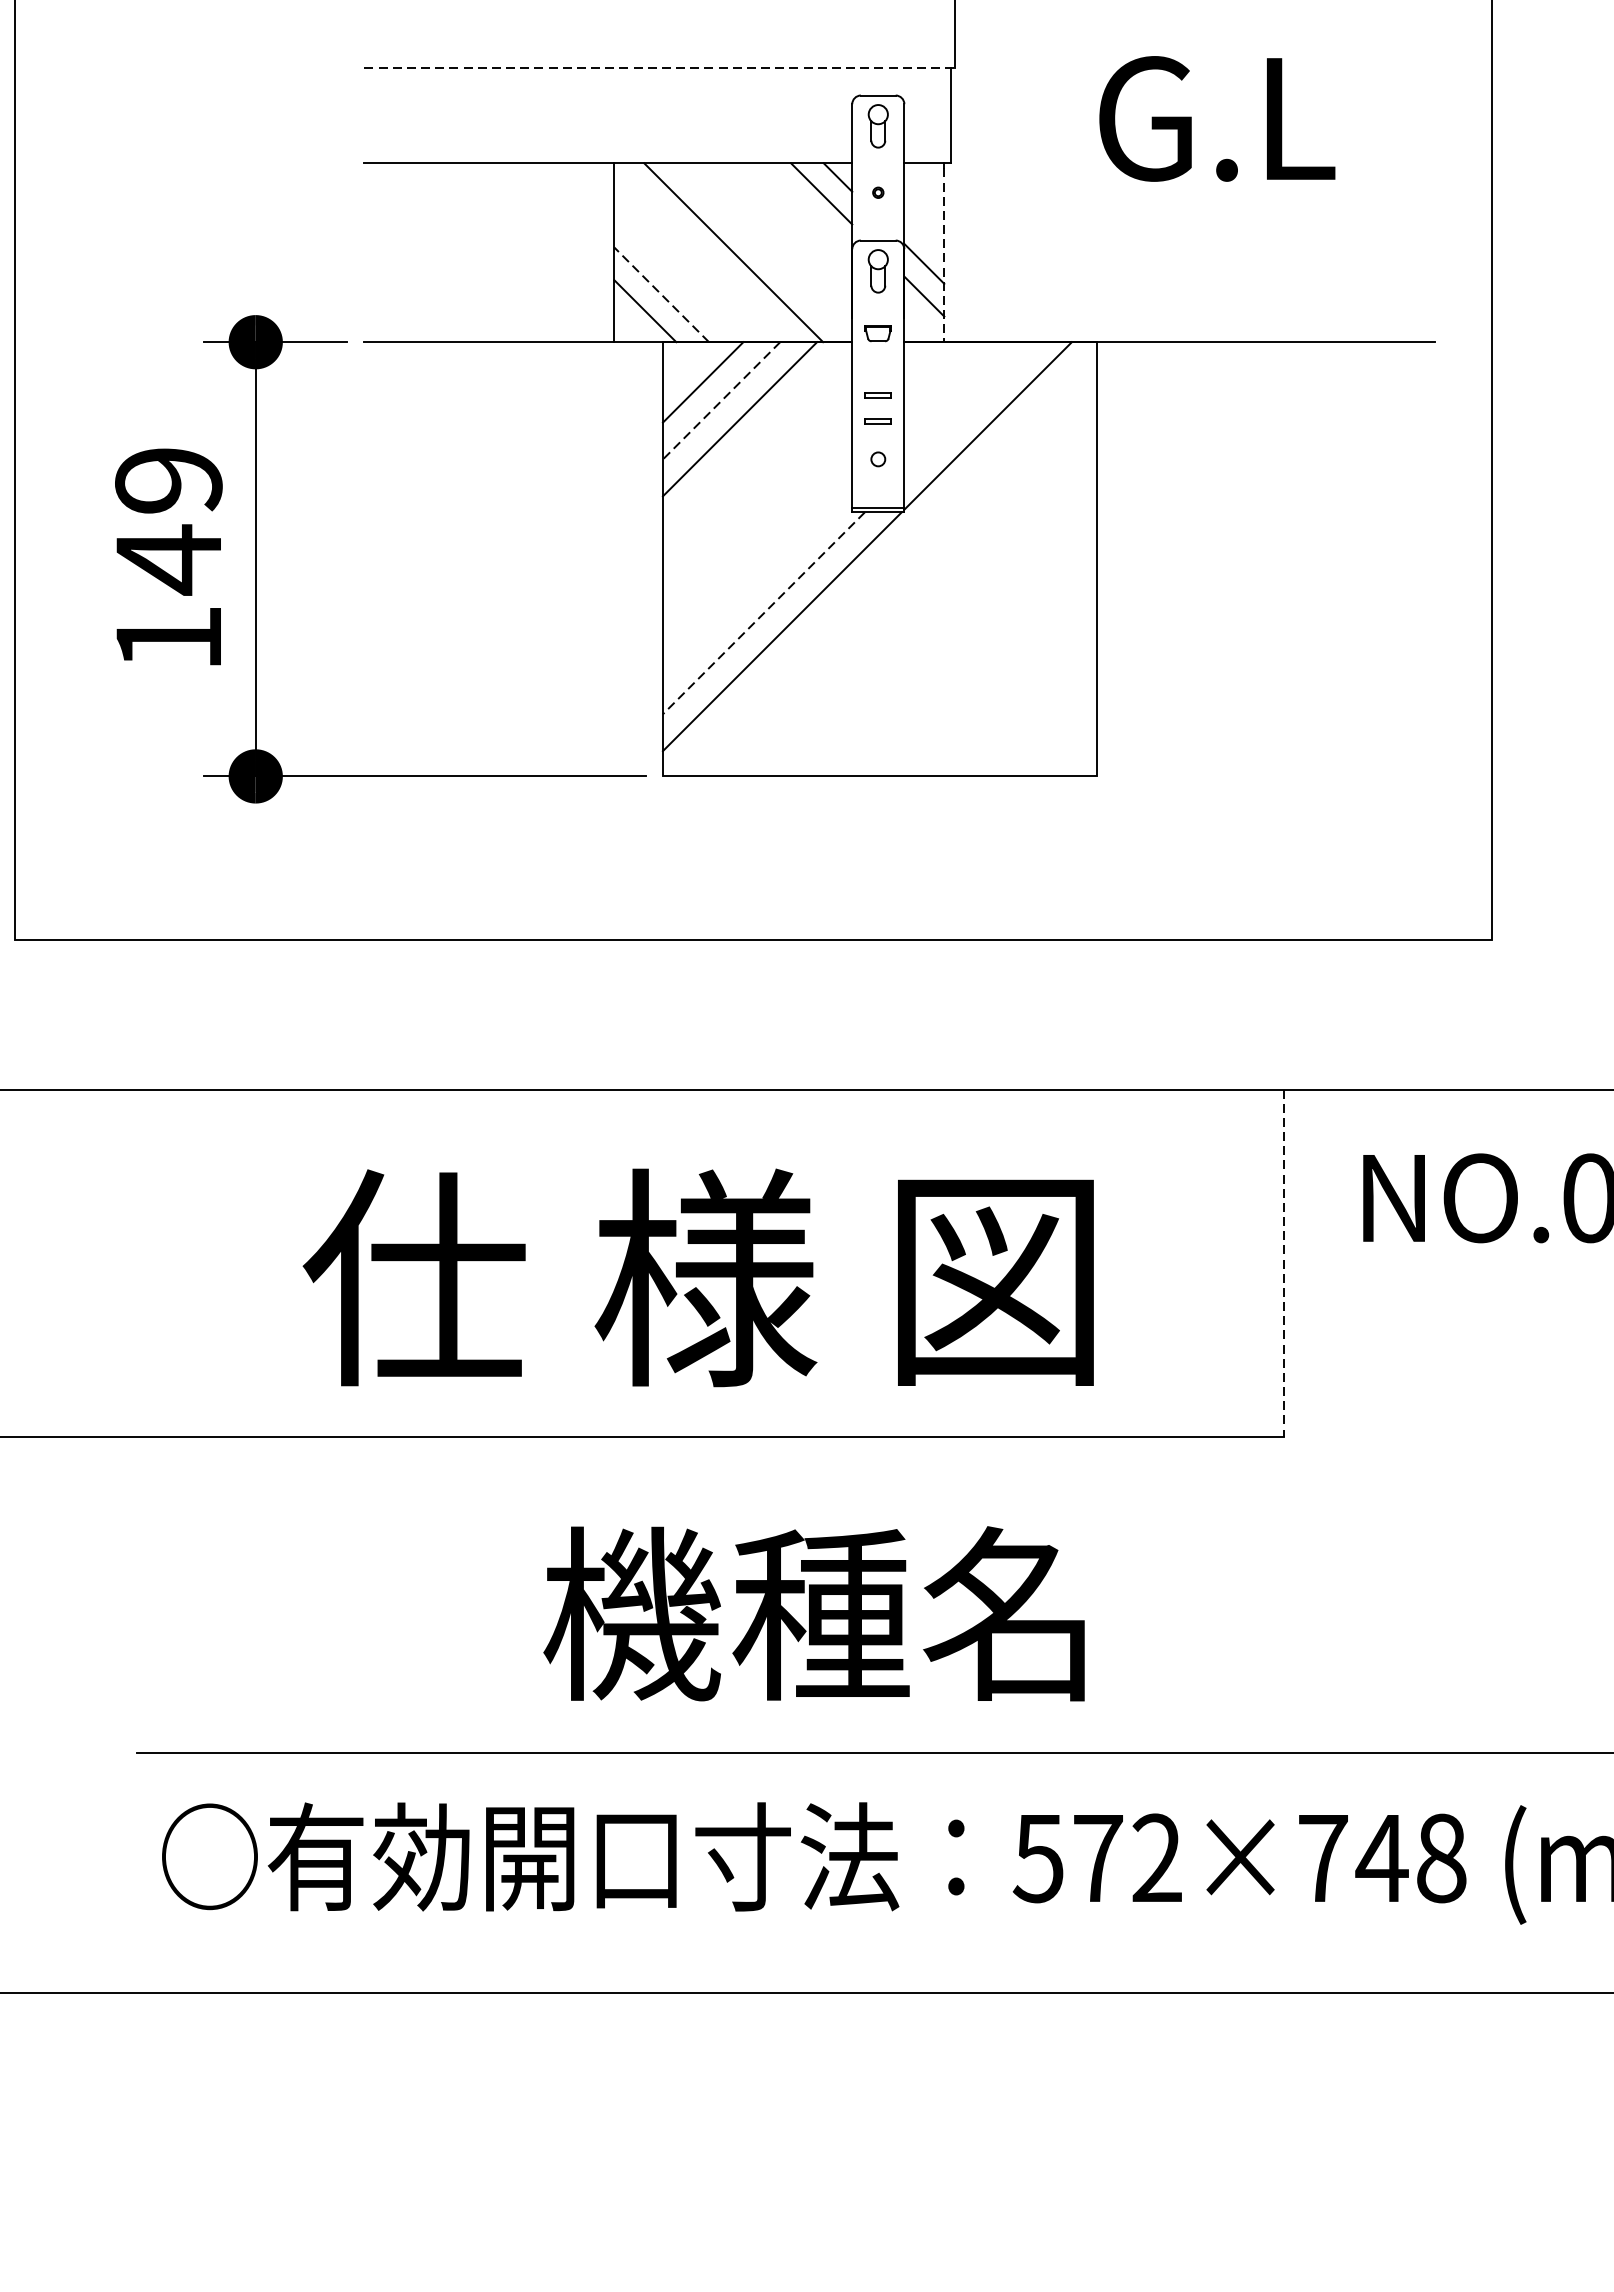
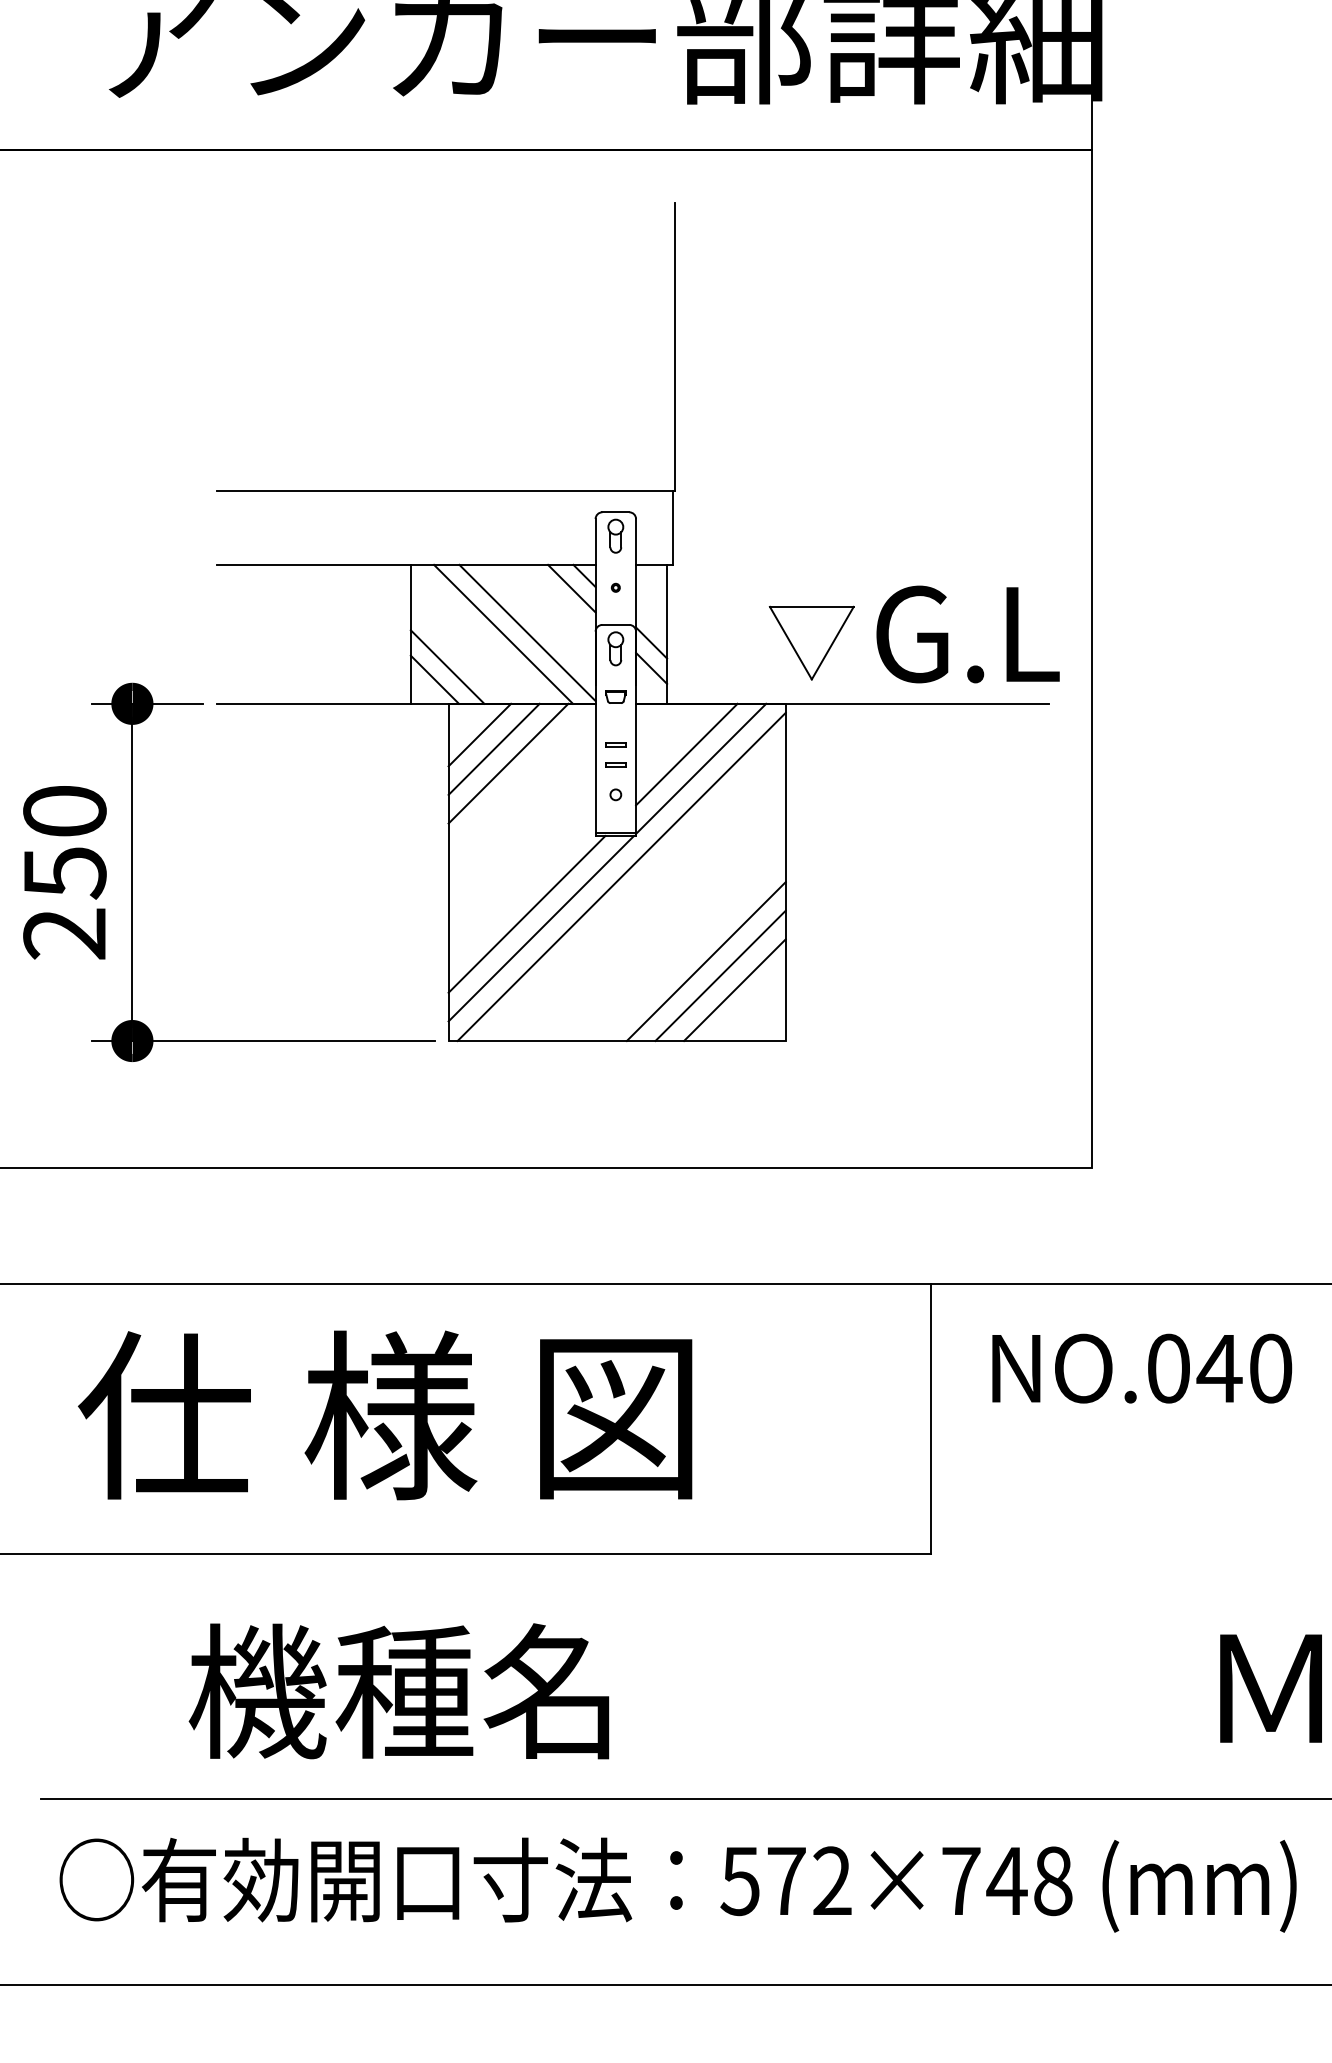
line: (660, 67) -> (446, 490), dashed -> solid
text: (1216, 118) -> (967, 634), moved
line: (764, 250) -> (527, 632), added
line: (944, 255) -> (667, 636), dashed -> solid
part: (1130, 263) -> (811, 642), added
line: (661, 295) -> (447, 667), dashed -> solid
line: (720, 400) -> (493, 749), dashed -> solid
line: (969, 407) -> (686, 754), added
text: (168, 559) -> (64, 872), 149 -> 250
line: (885, 564) -> (621, 876), added
line: (764, 613) -> (527, 914), dashed -> solid
line: (993, 673) -> (705, 961), added
line: (1013, 692) -> (720, 975), added
line: (1031, 711) -> (734, 990), added
line: (1283, 1263) -> (930, 1419), dashed -> solid
text: (698, 1277) -> (385, 1415), moved
text: (813, 1614) -> (398, 1691), moved

